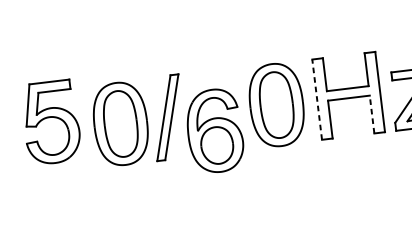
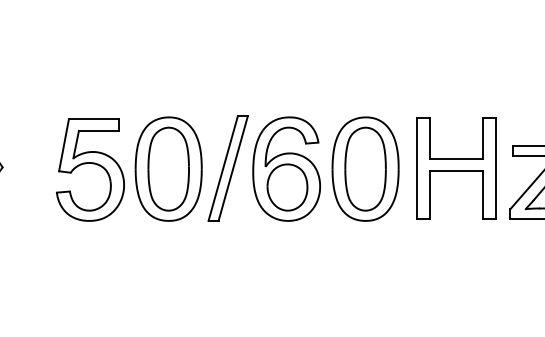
line: (316, 99) -> (416, 168), dashed -> solid
line: (371, 114) -> (482, 195), dashed -> solid
part: (51, 122) -> (90, 169), moved
part: (214, 130) -> (286, 168), moved

